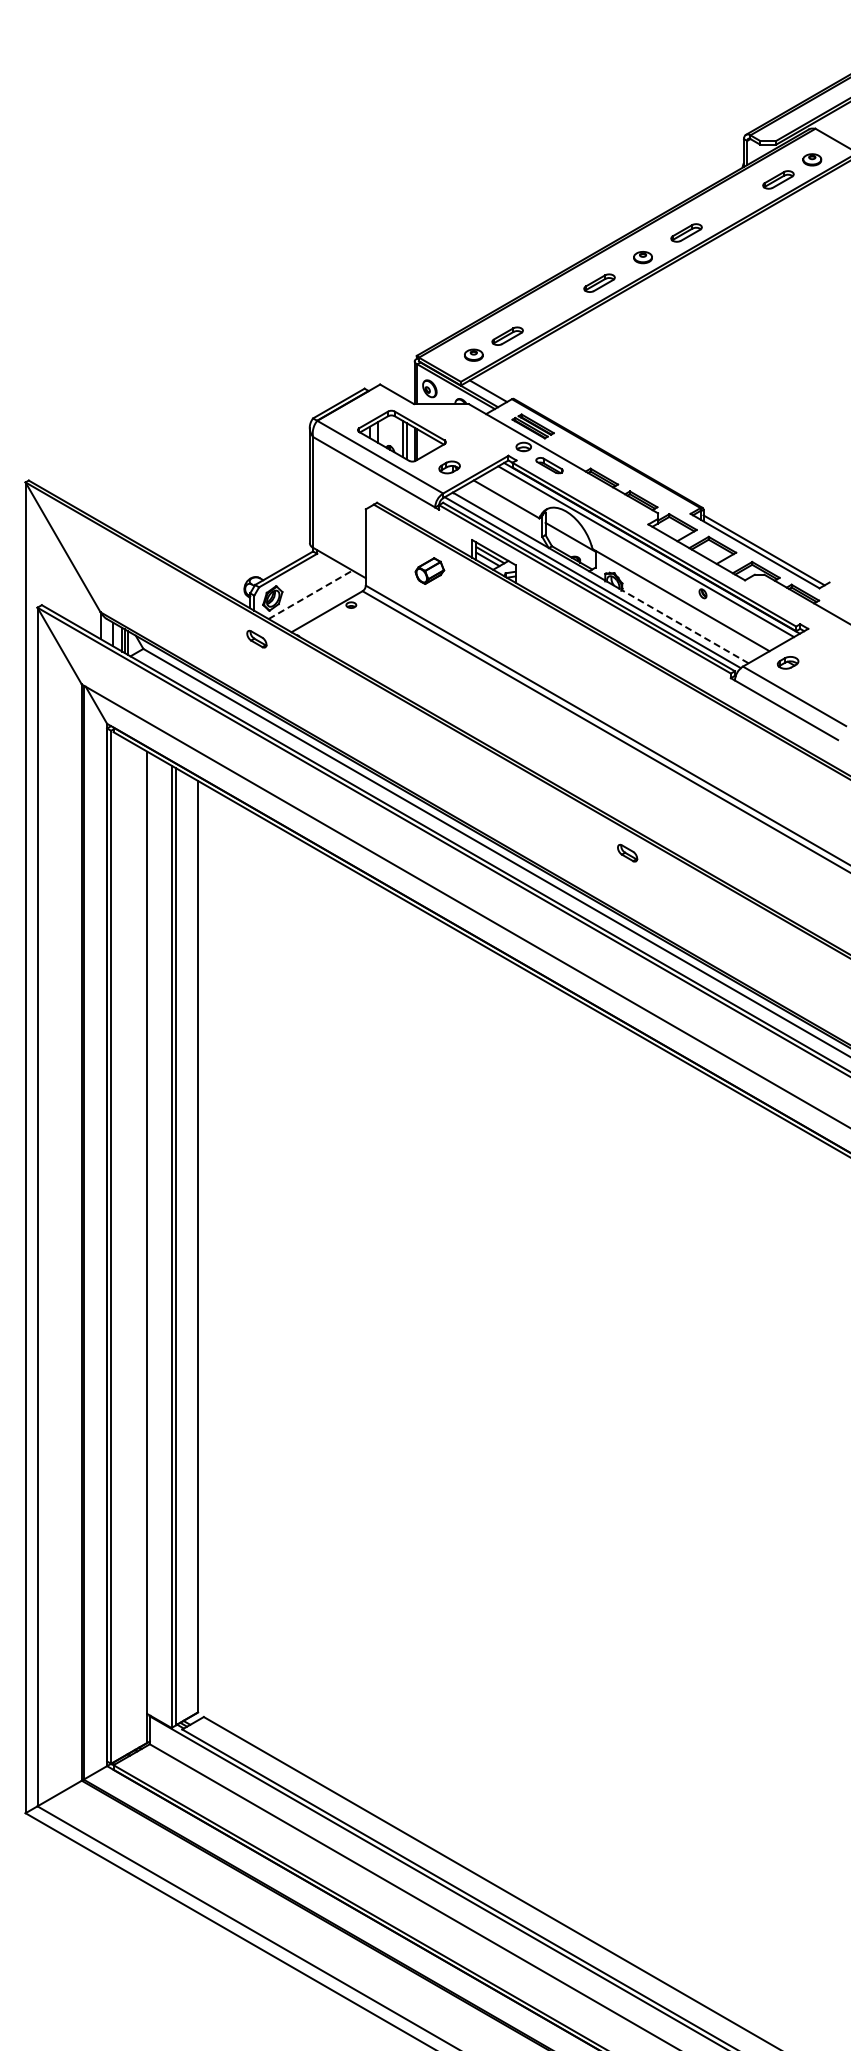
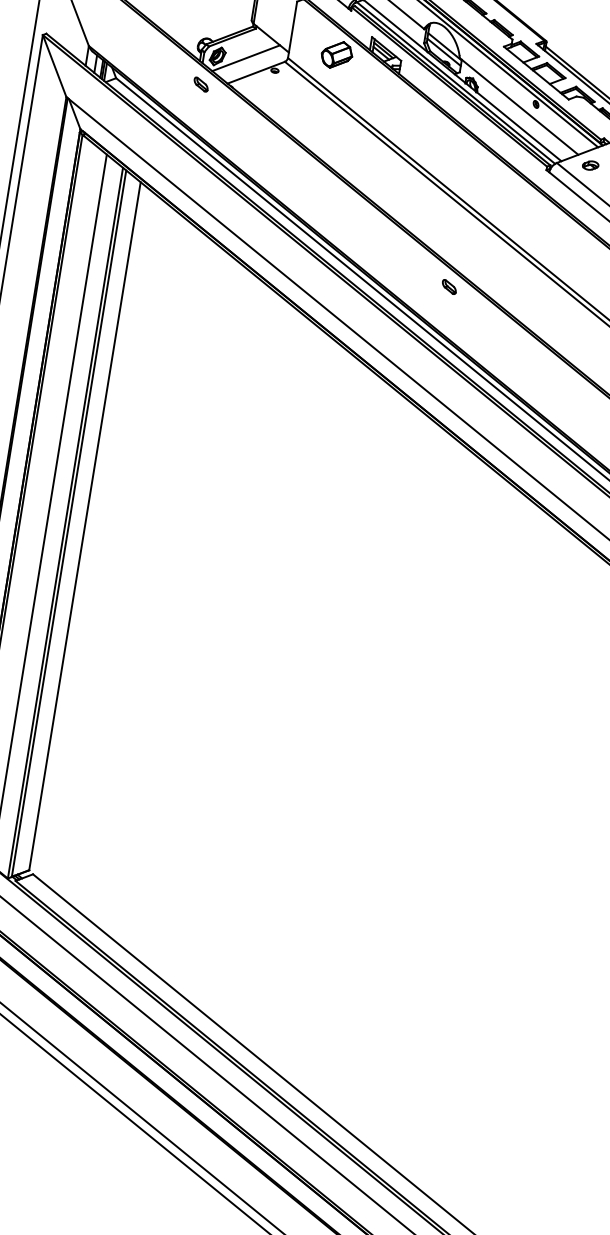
line: (570, 544) -> (444, 52), added
part: (429, 570) -> (336, 54), size x1.43
line: (311, 594) -> (246, 58), dashed -> solid
line: (684, 626) -> (518, 126), dashed -> solid

